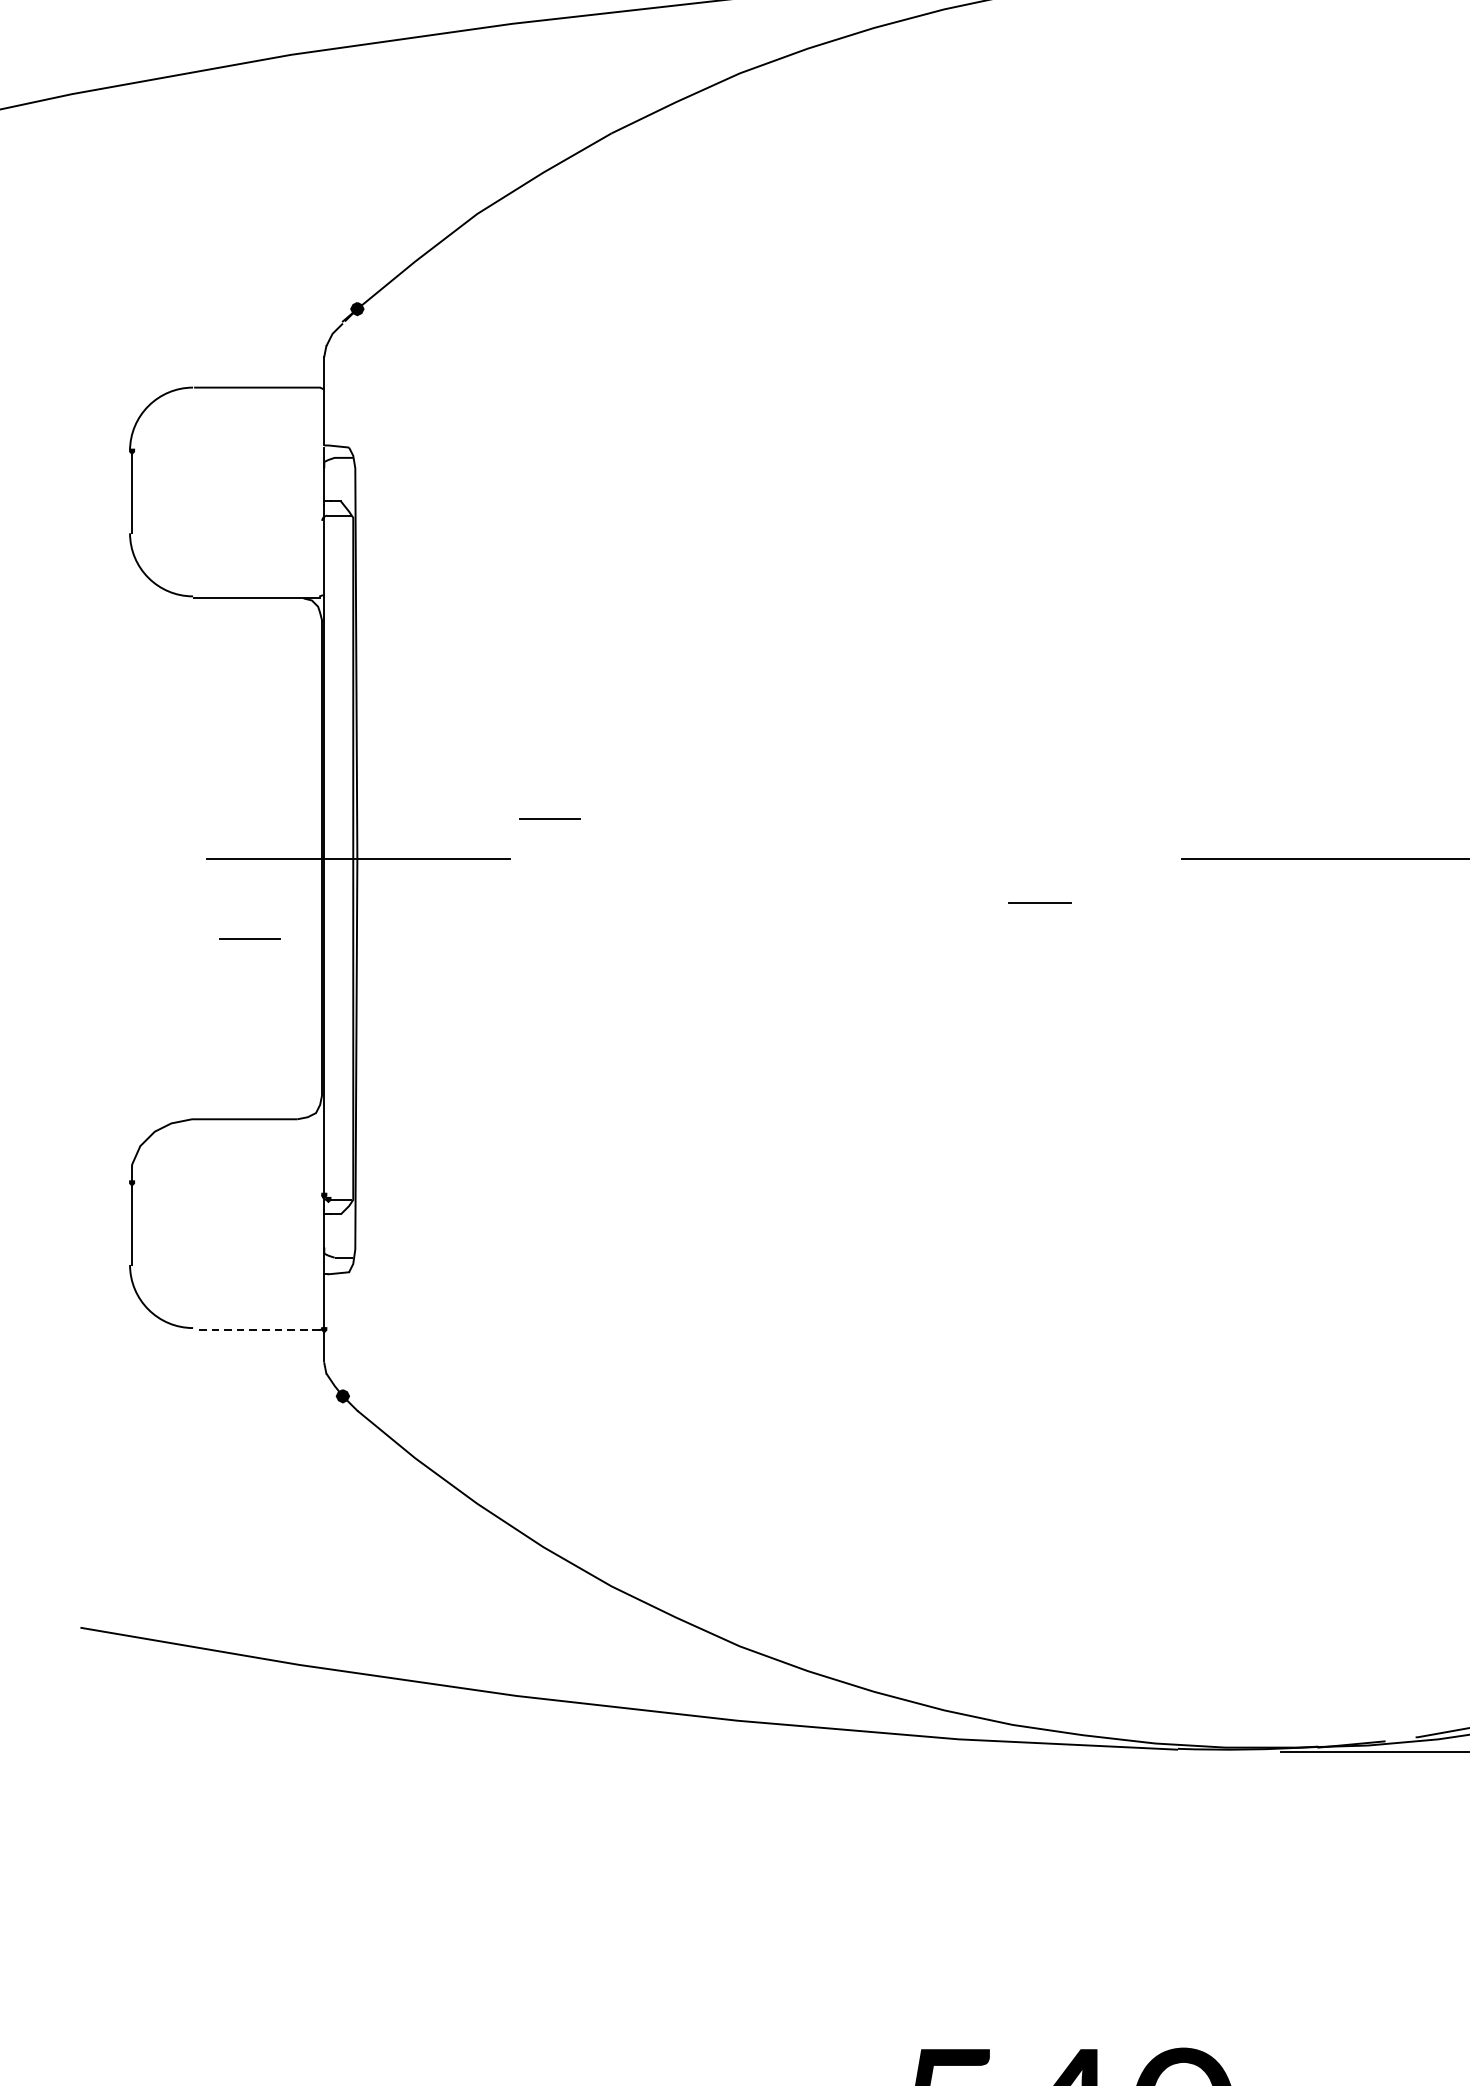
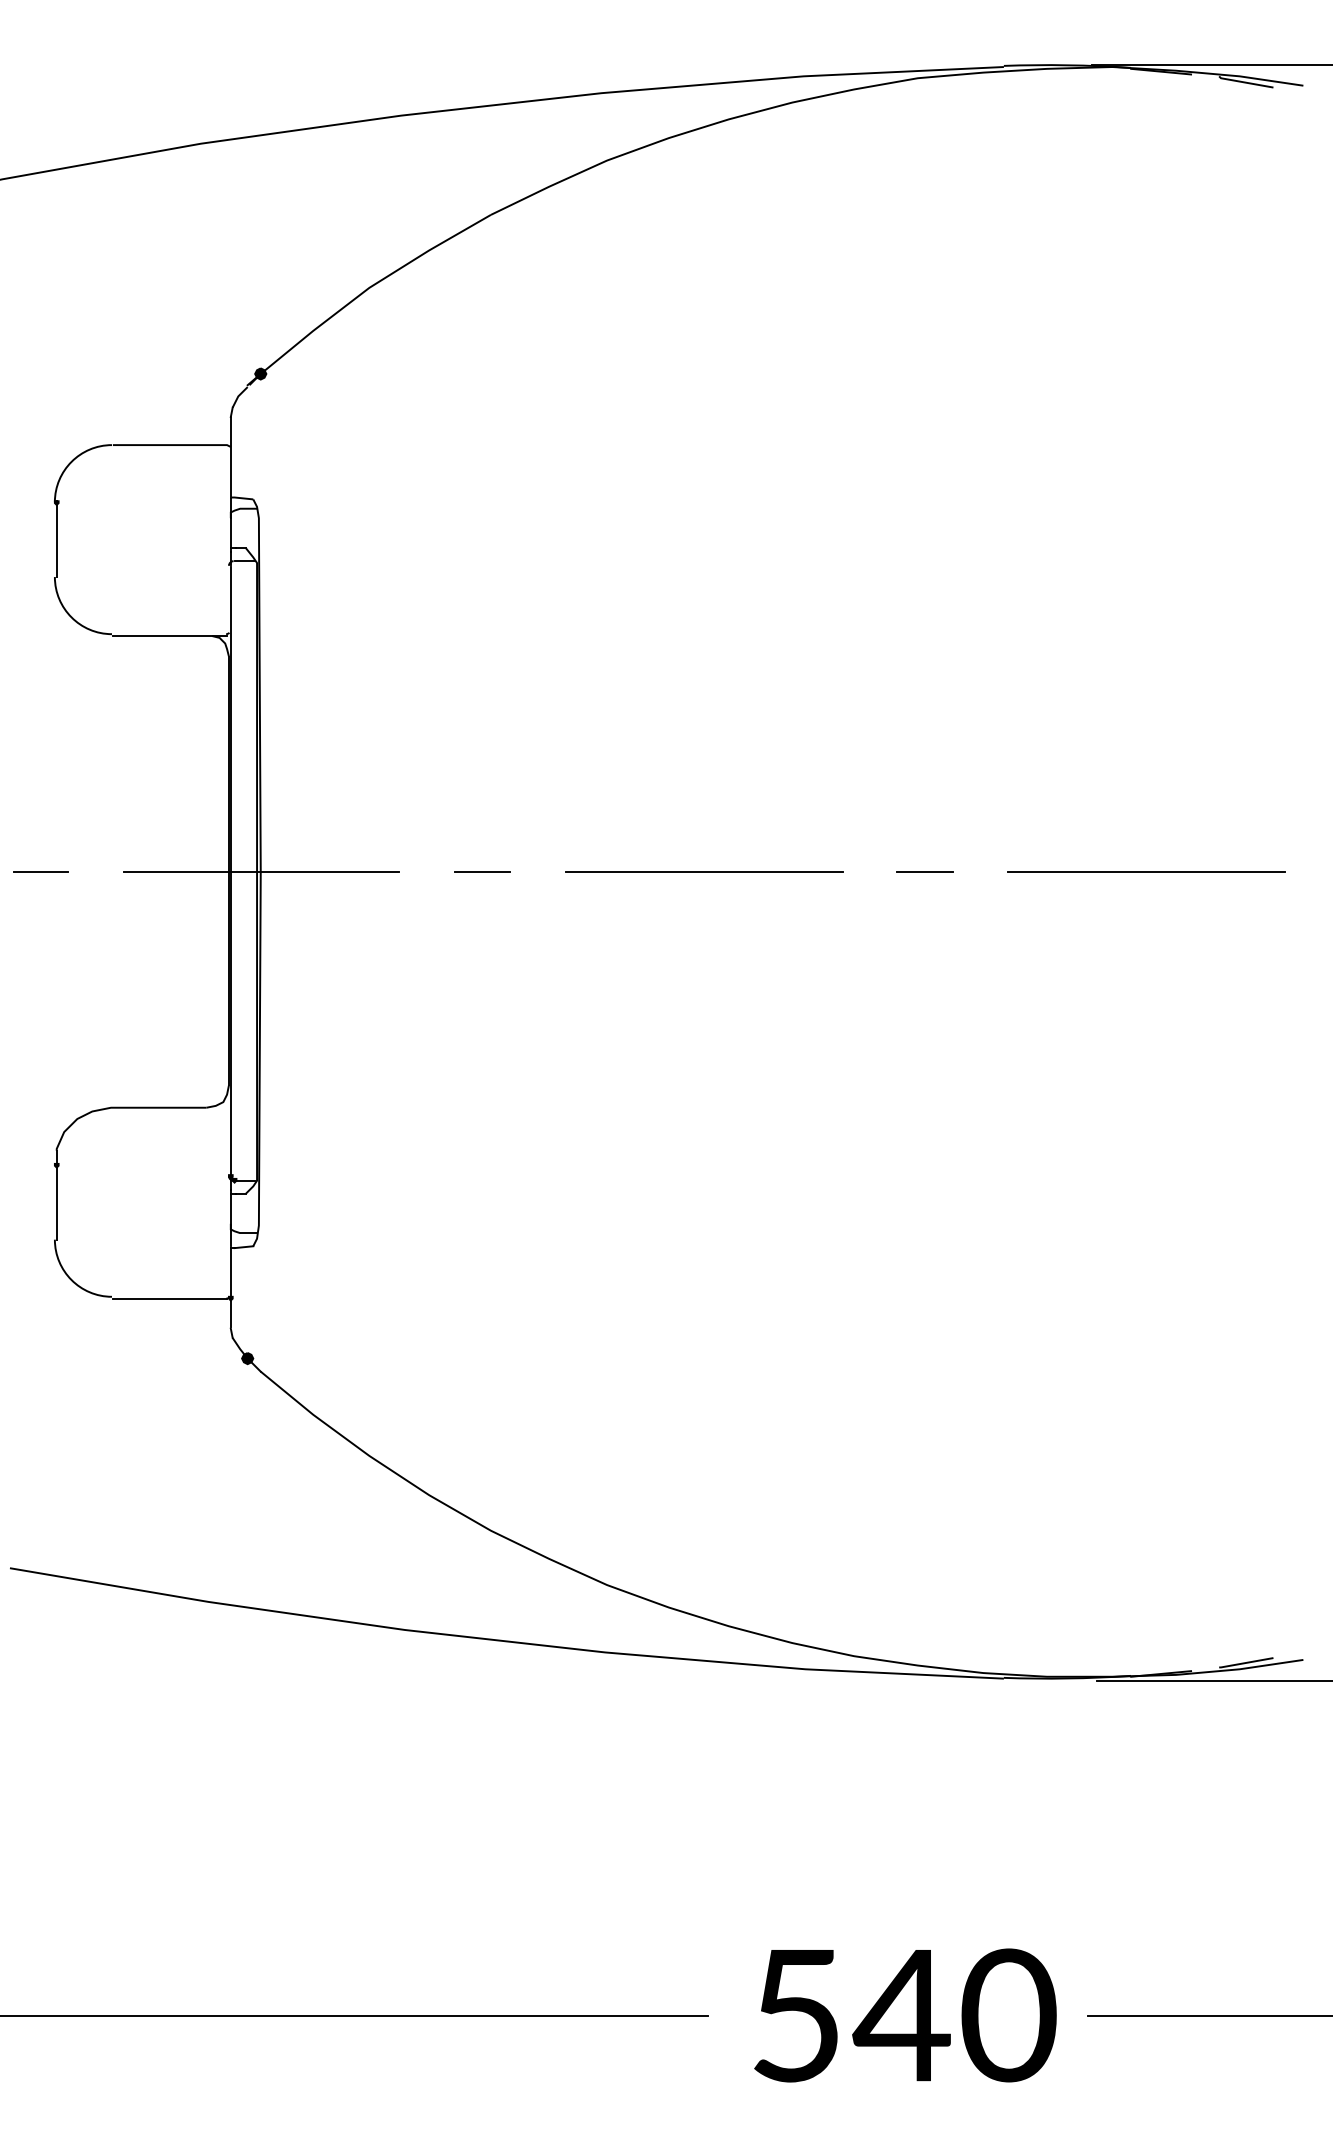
line: (550, 818) -> (482, 871), moved
line: (846, 858) -> (703, 871), added
line: (1039, 902) -> (924, 871), moved
line: (249, 939) -> (40, 871), moved
line: (256, 1329) -> (169, 1298), dashed -> solid

